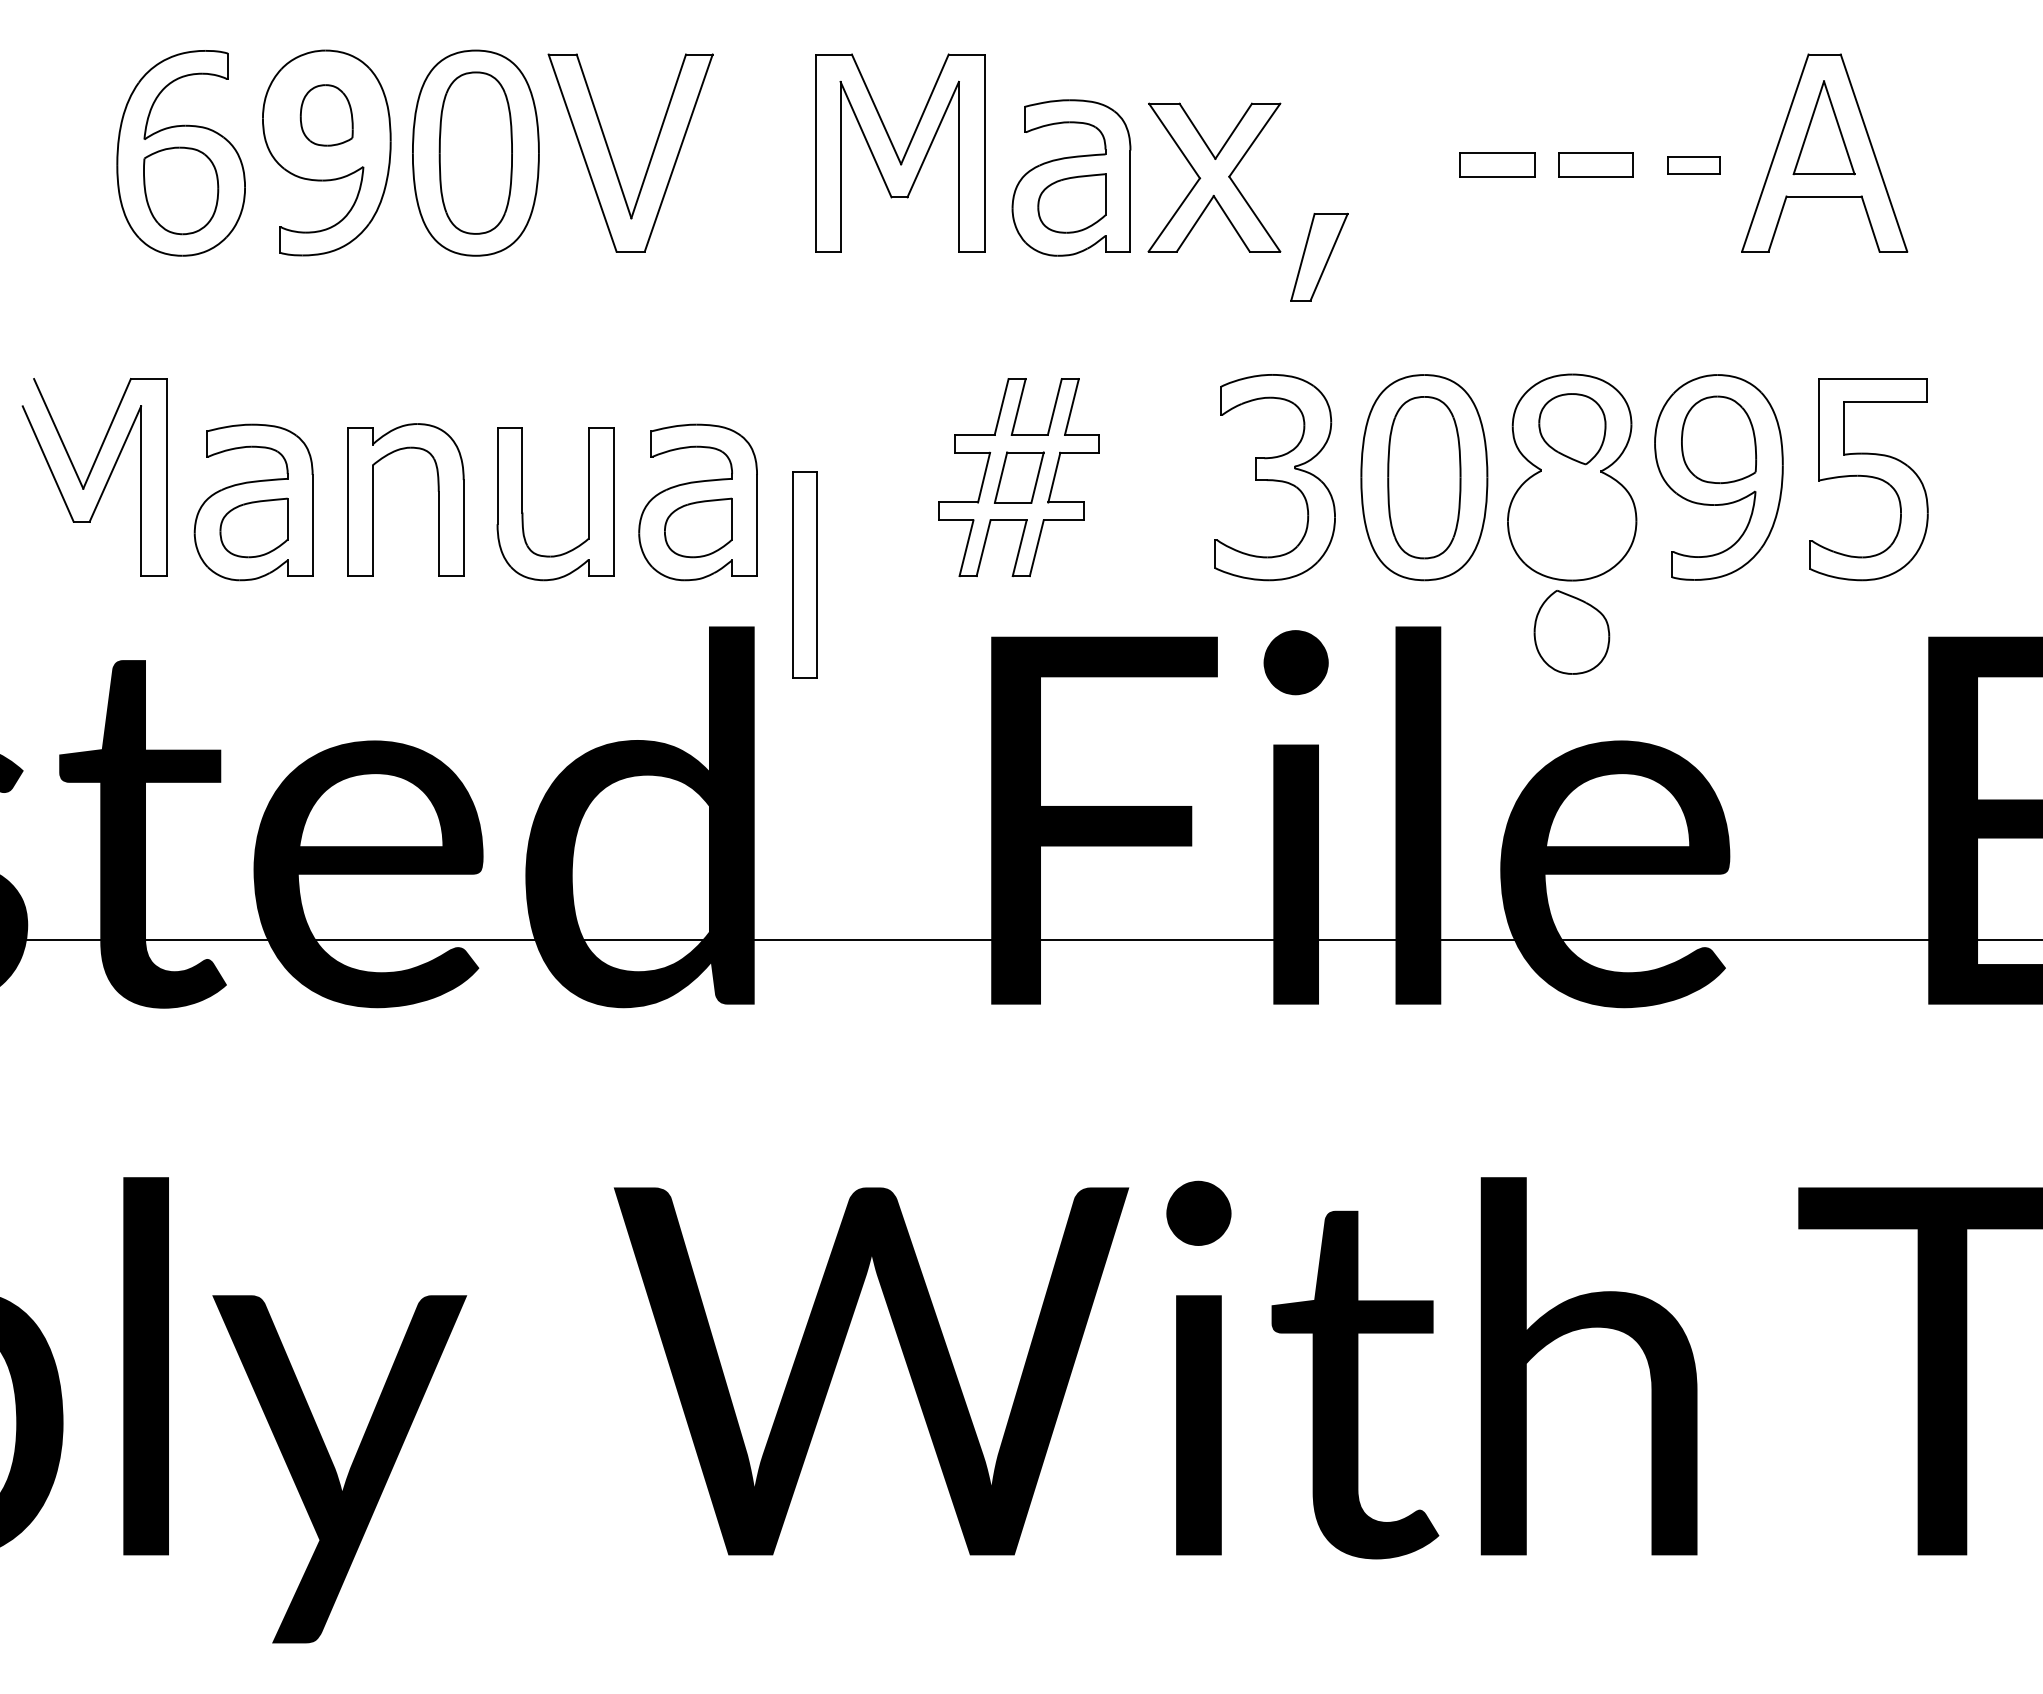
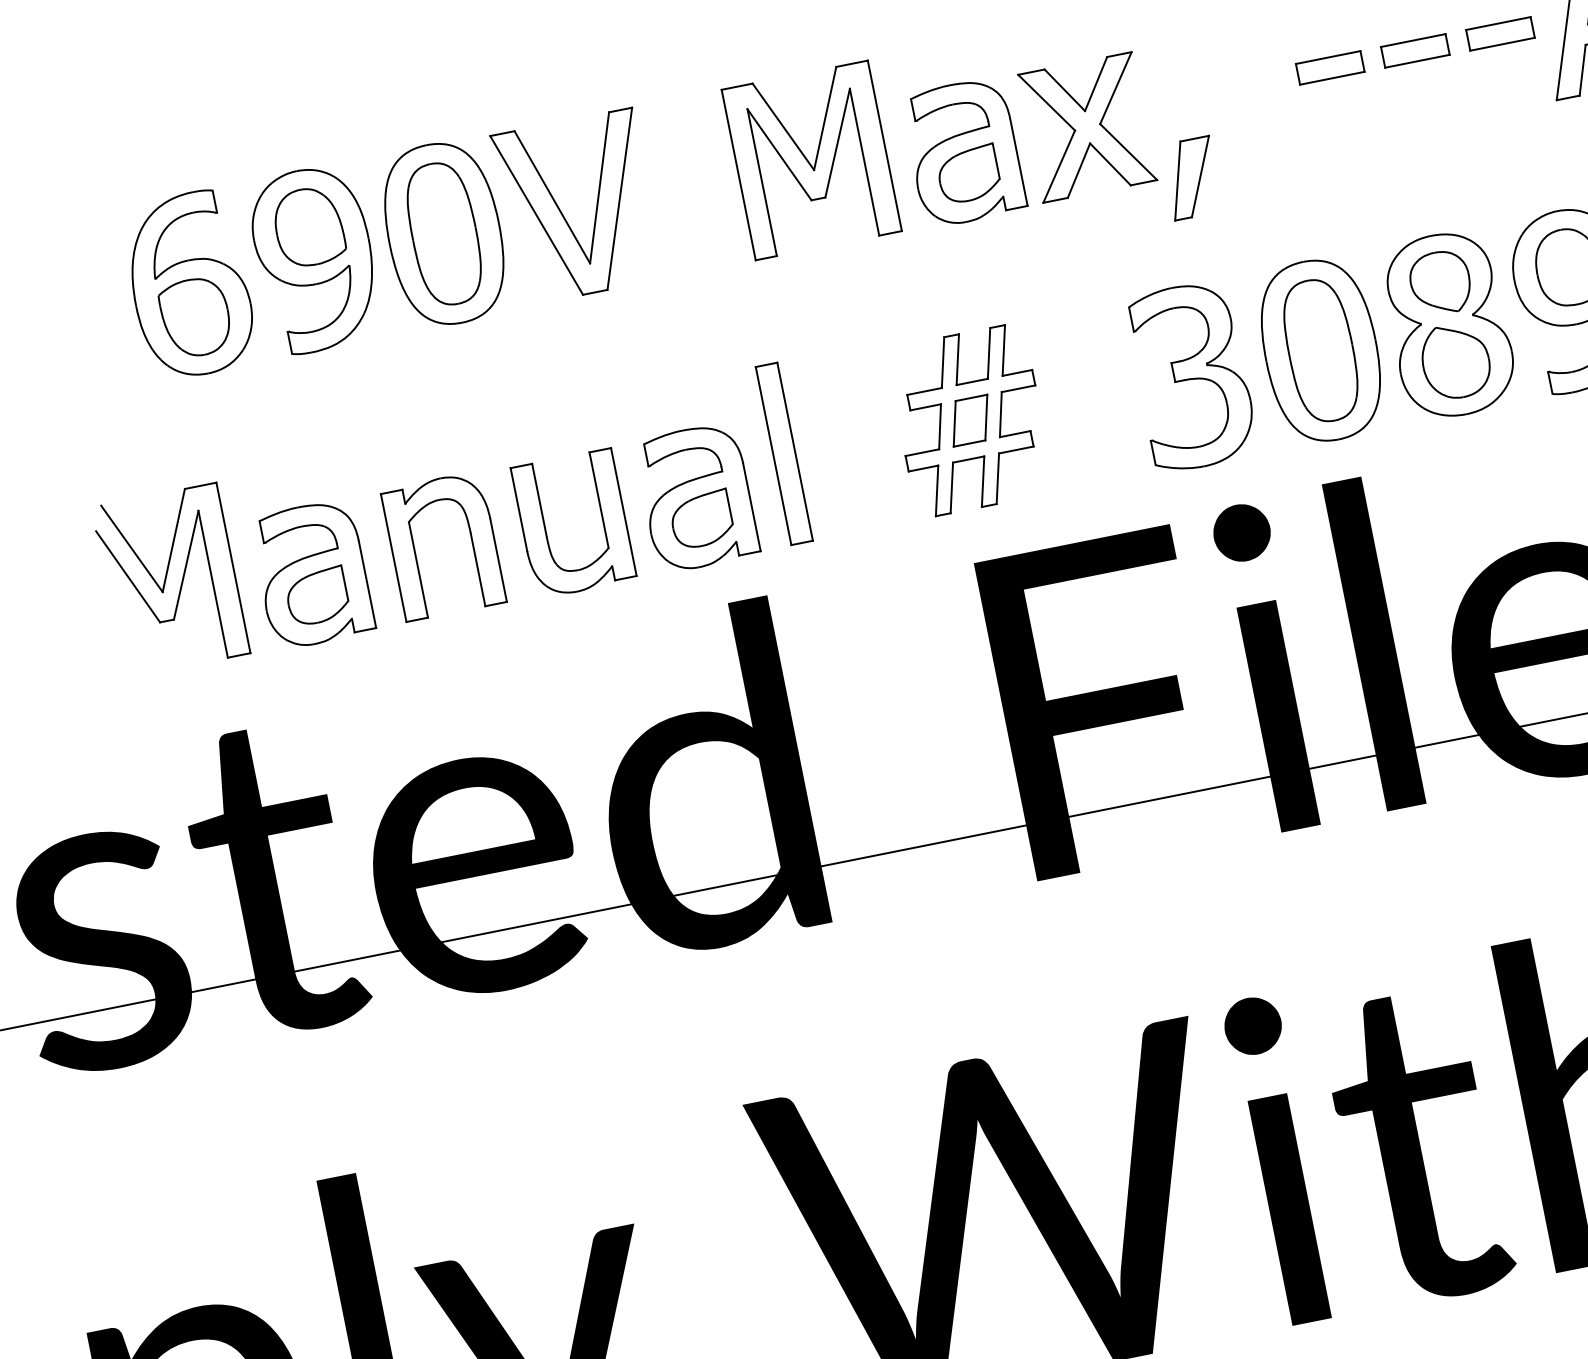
part: (326, 115) -> (308, 227), size x1.43
part: (1694, 164) -> (1500, 33), size x1.43
part: (804, 574) -> (783, 453), moved
part: (1571, 632) -> (1455, 361), moved

